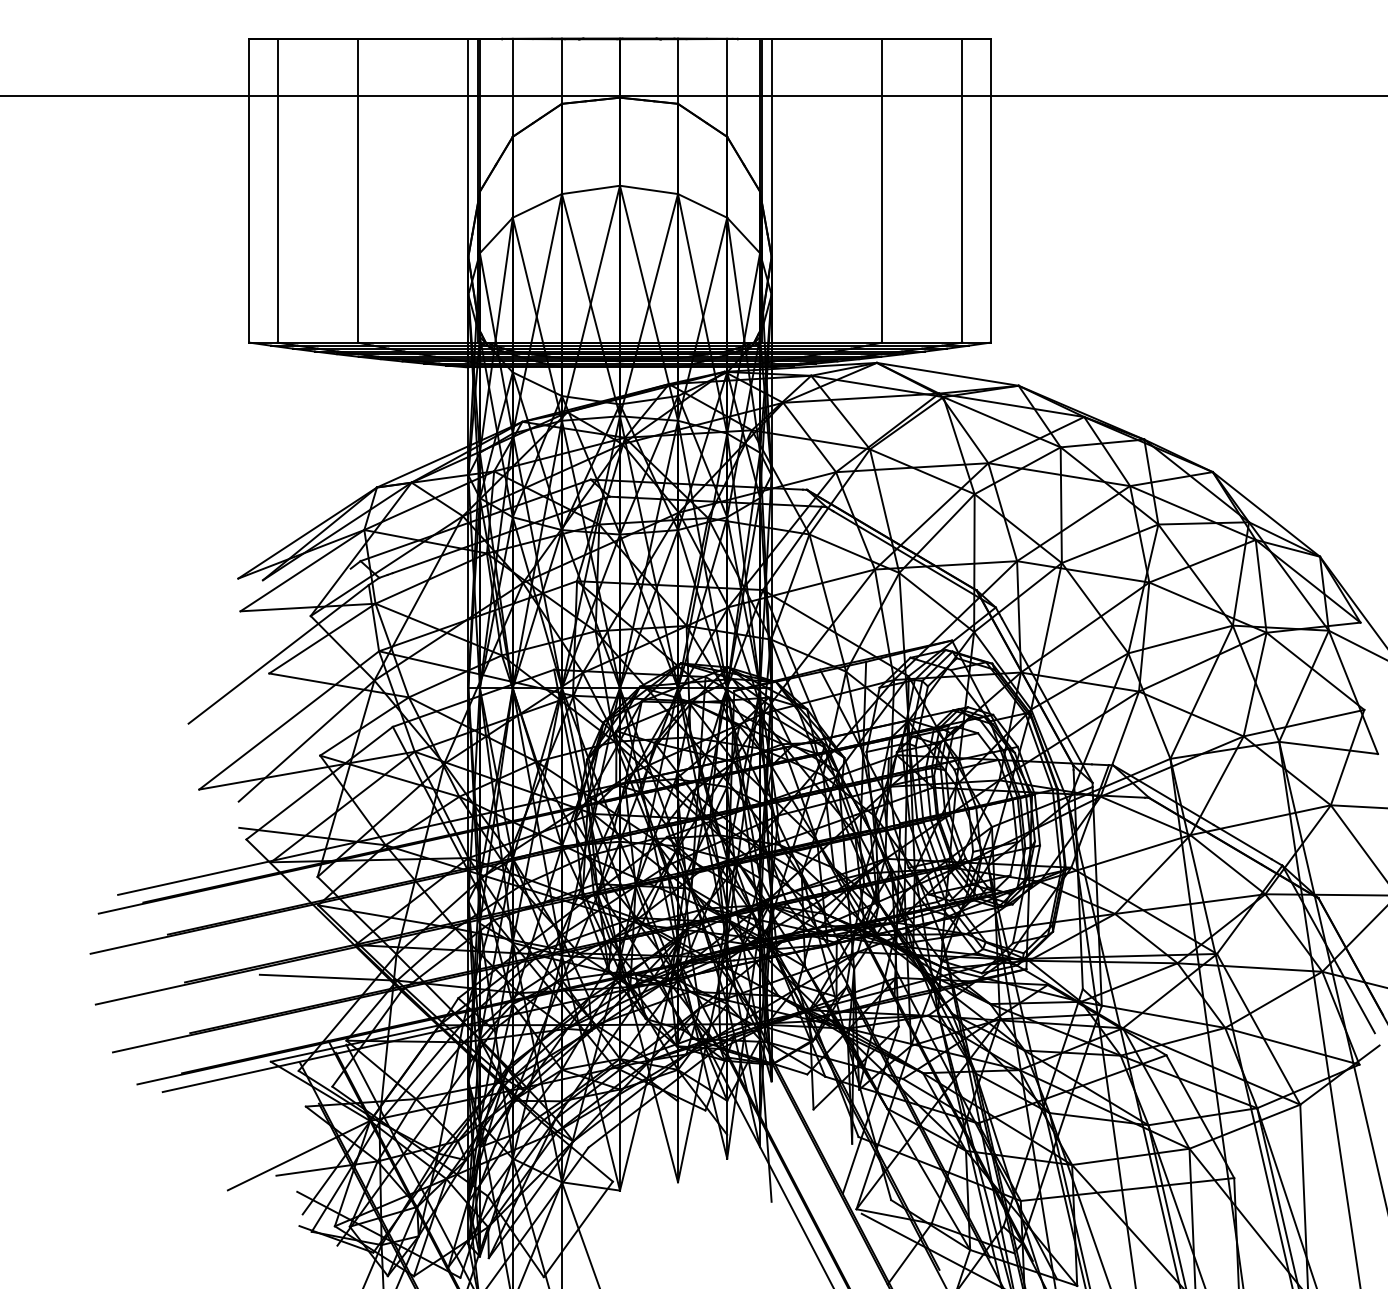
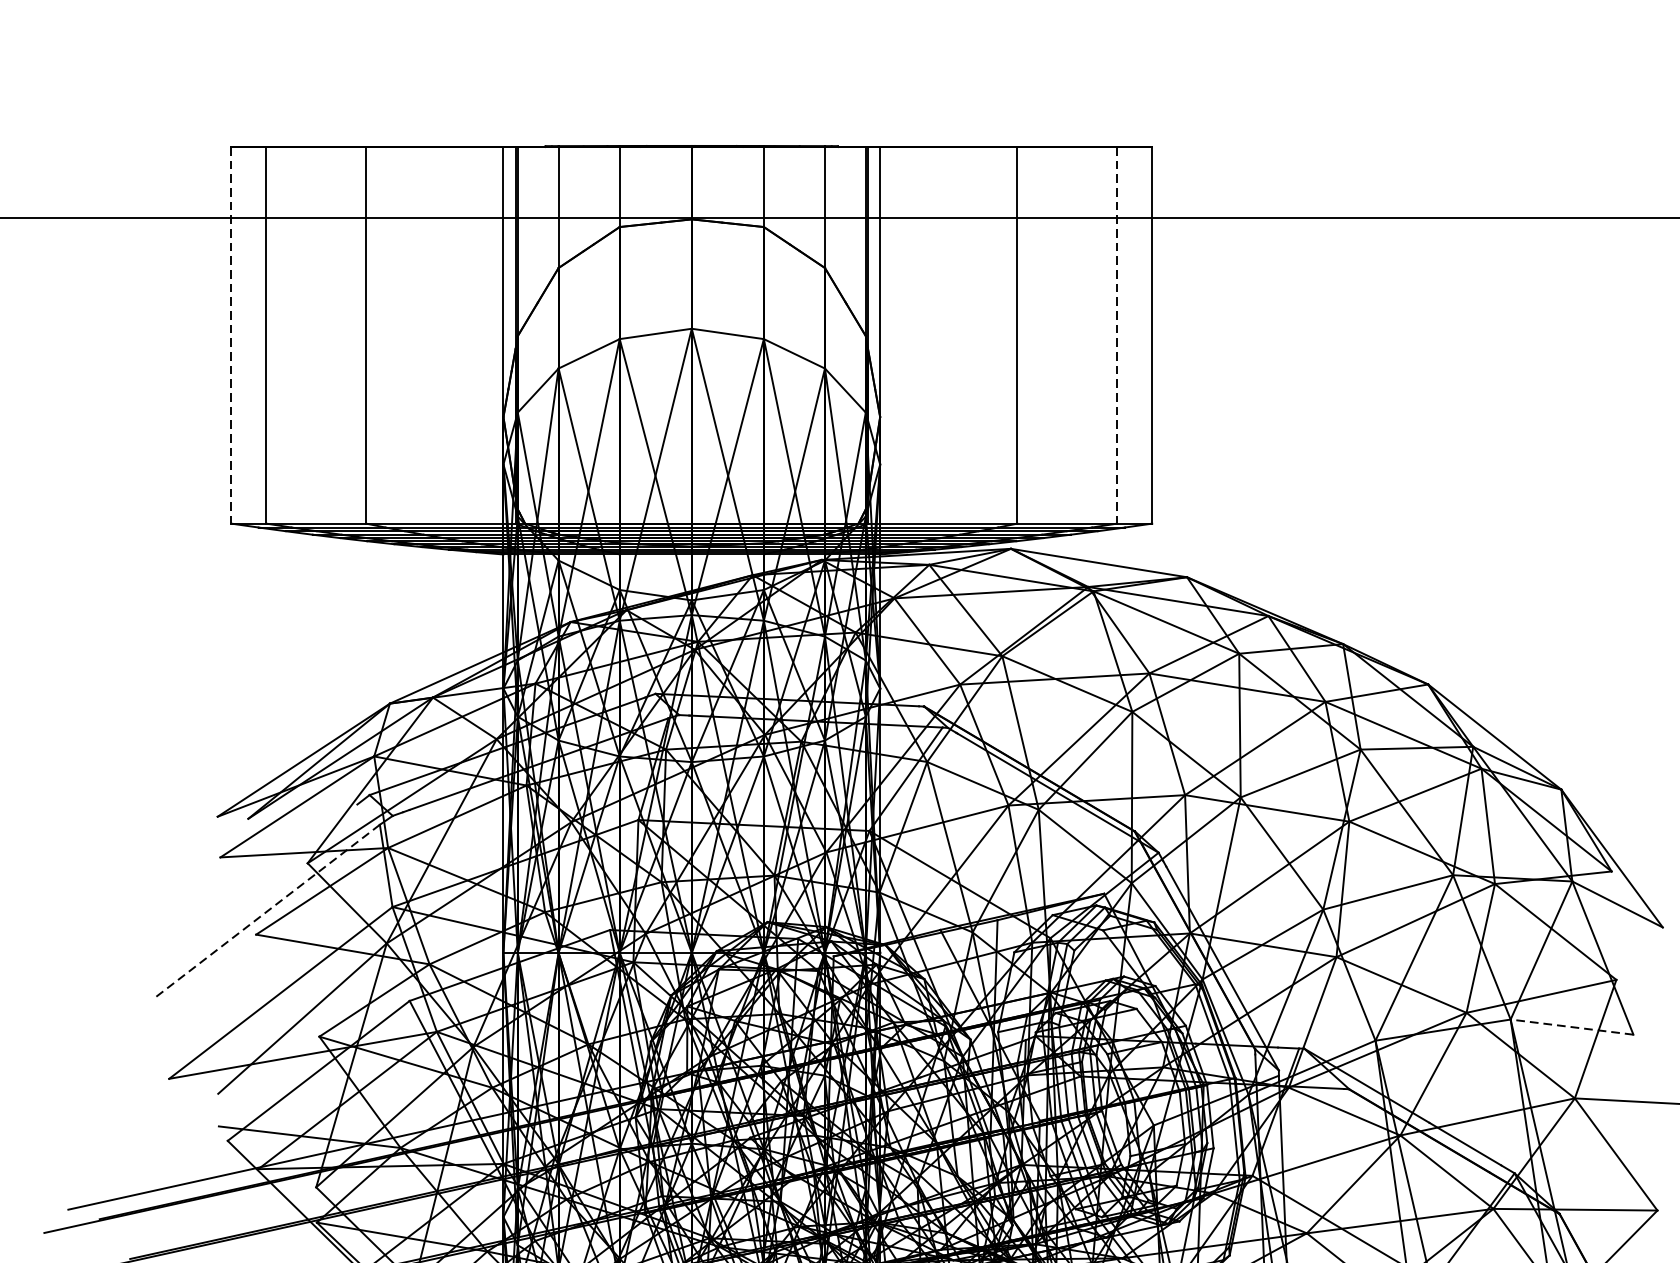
line: (249, 191) -> (231, 335), solid -> dashed
line: (962, 191) -> (1117, 335), solid -> dashed
line: (278, 654) -> (267, 911), solid -> dashed
line: (1328, 747) -> (1571, 1026), solid -> dashed

